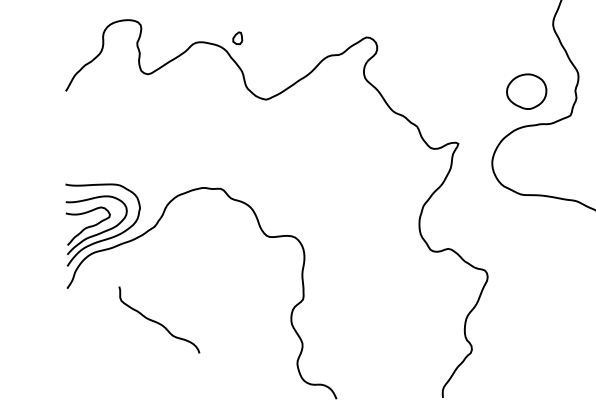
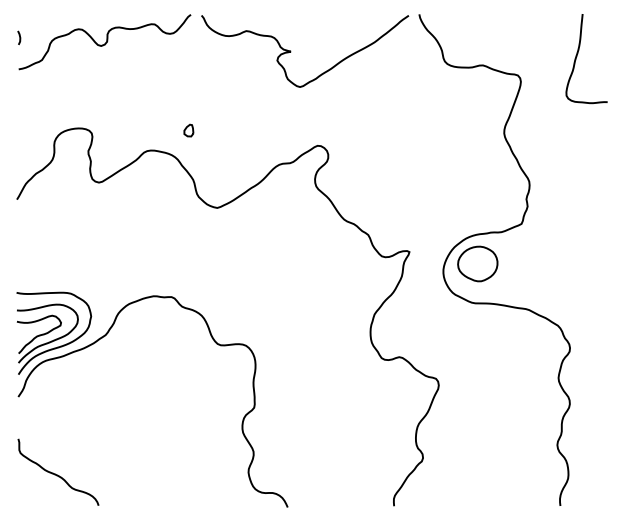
part: (237, 38) -> (188, 130), moved
part: (526, 91) -> (477, 263), moved
curve: (158, 322) -> (57, 474), moved

